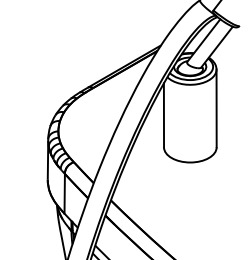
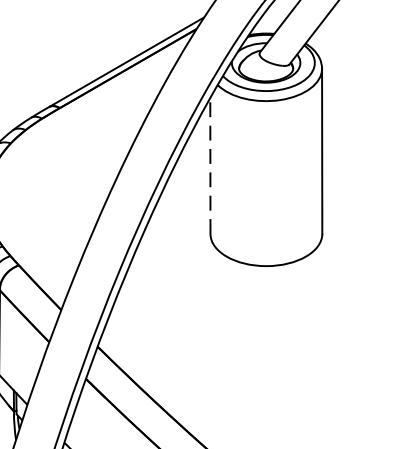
line: (163, 114) -> (209, 164), solid -> dashed

